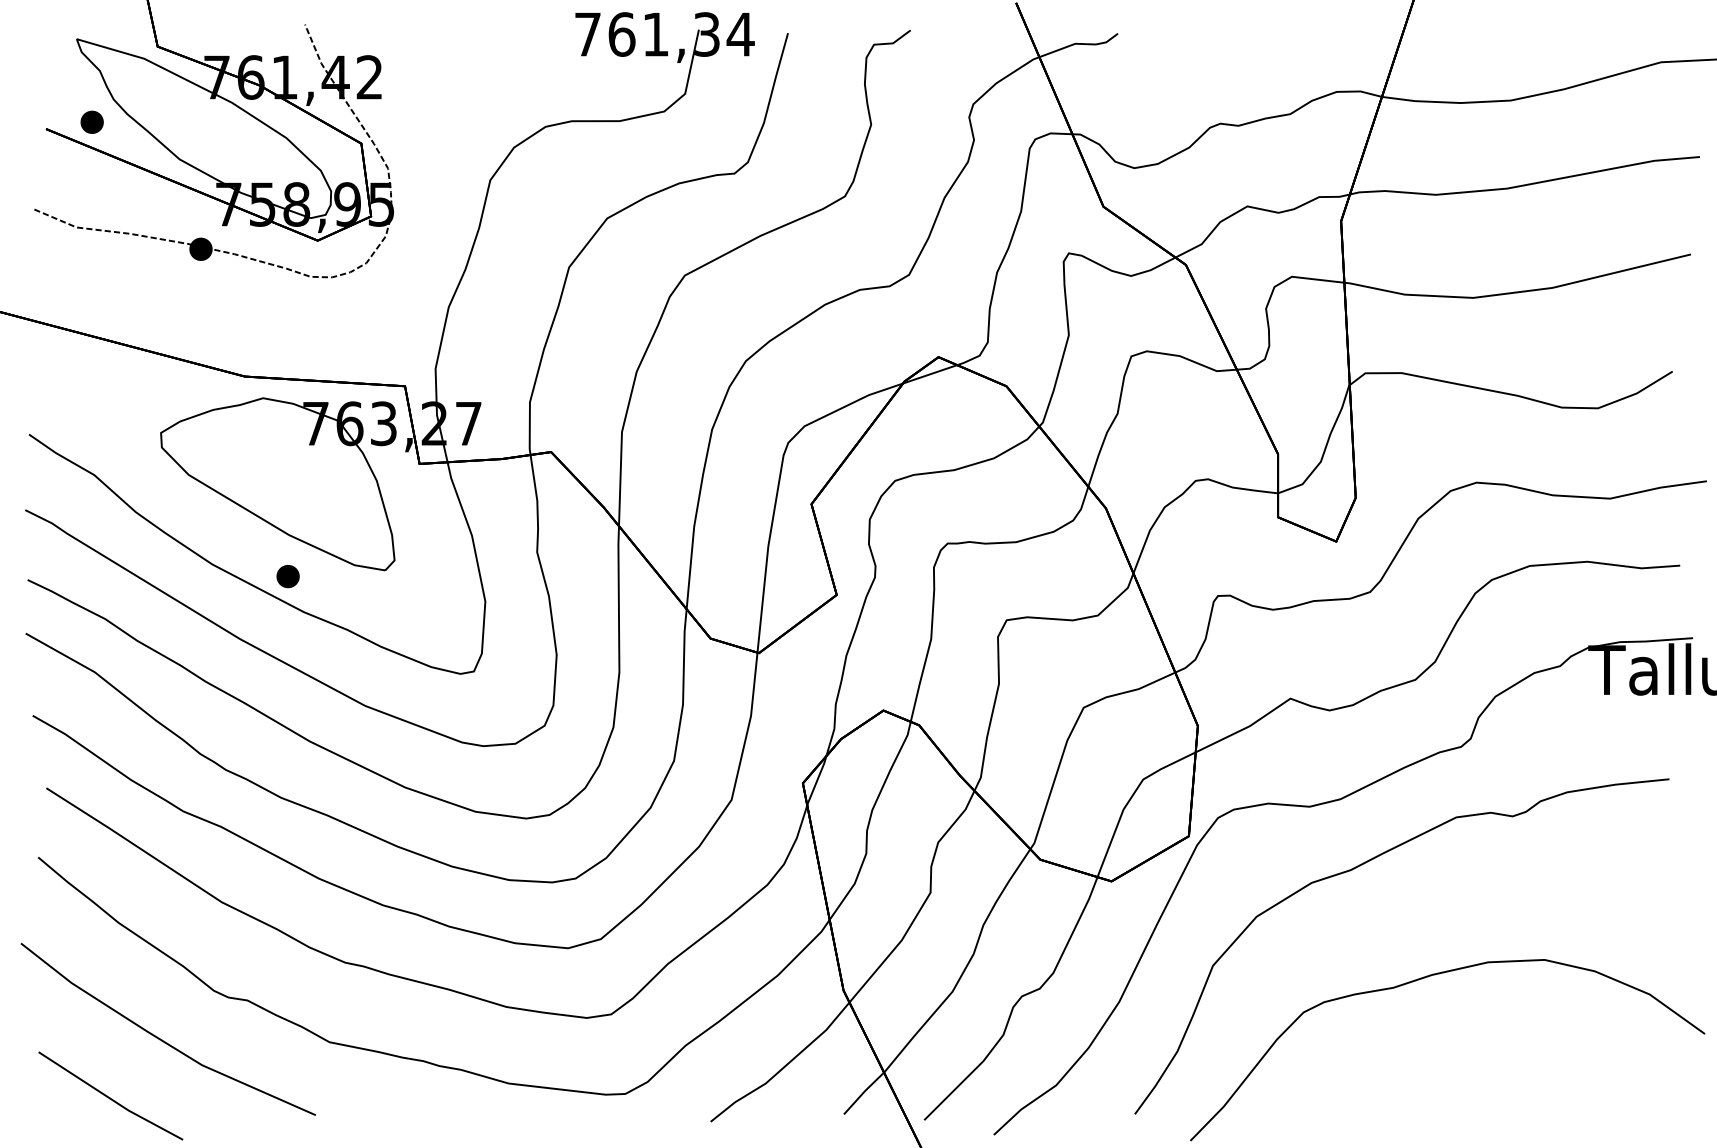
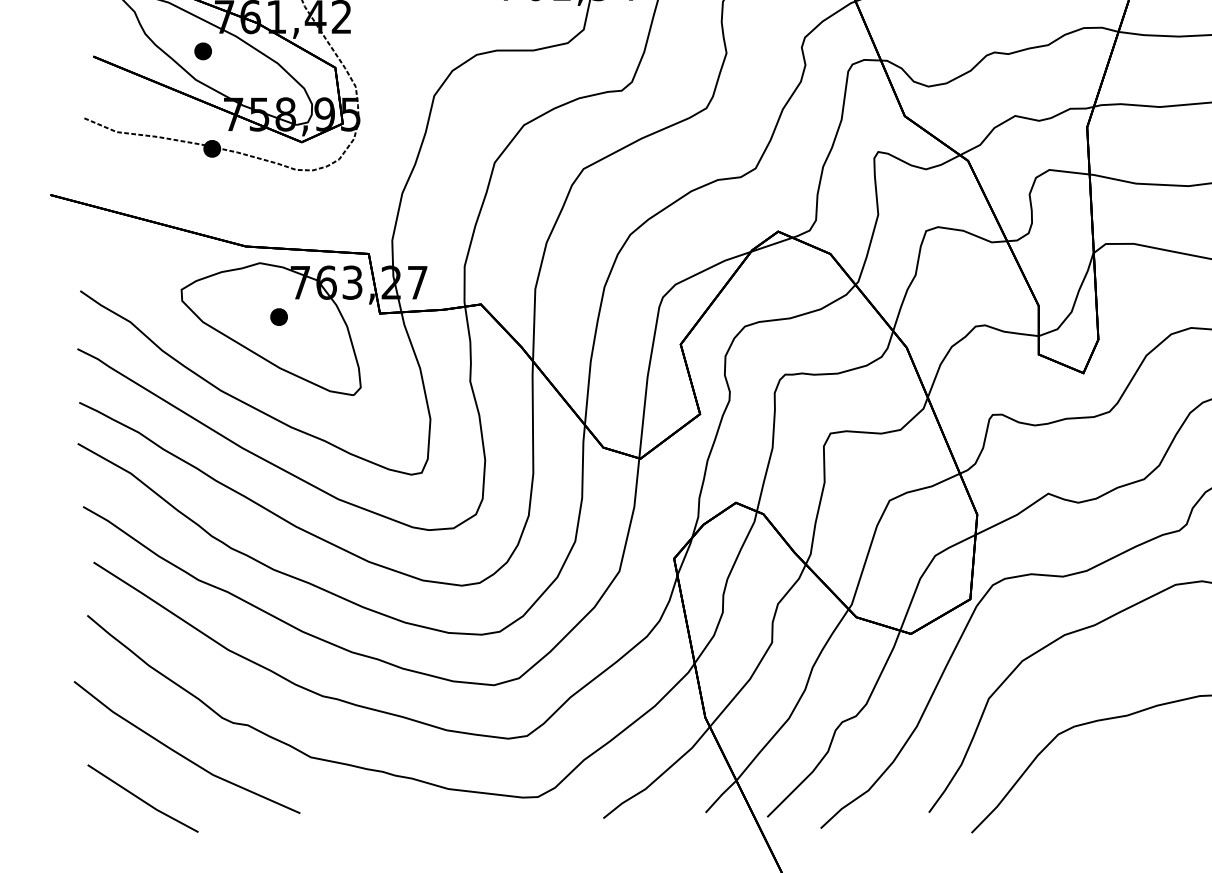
part: (91, 121) -> (202, 50), moved
part: (287, 576) -> (278, 317), moved

